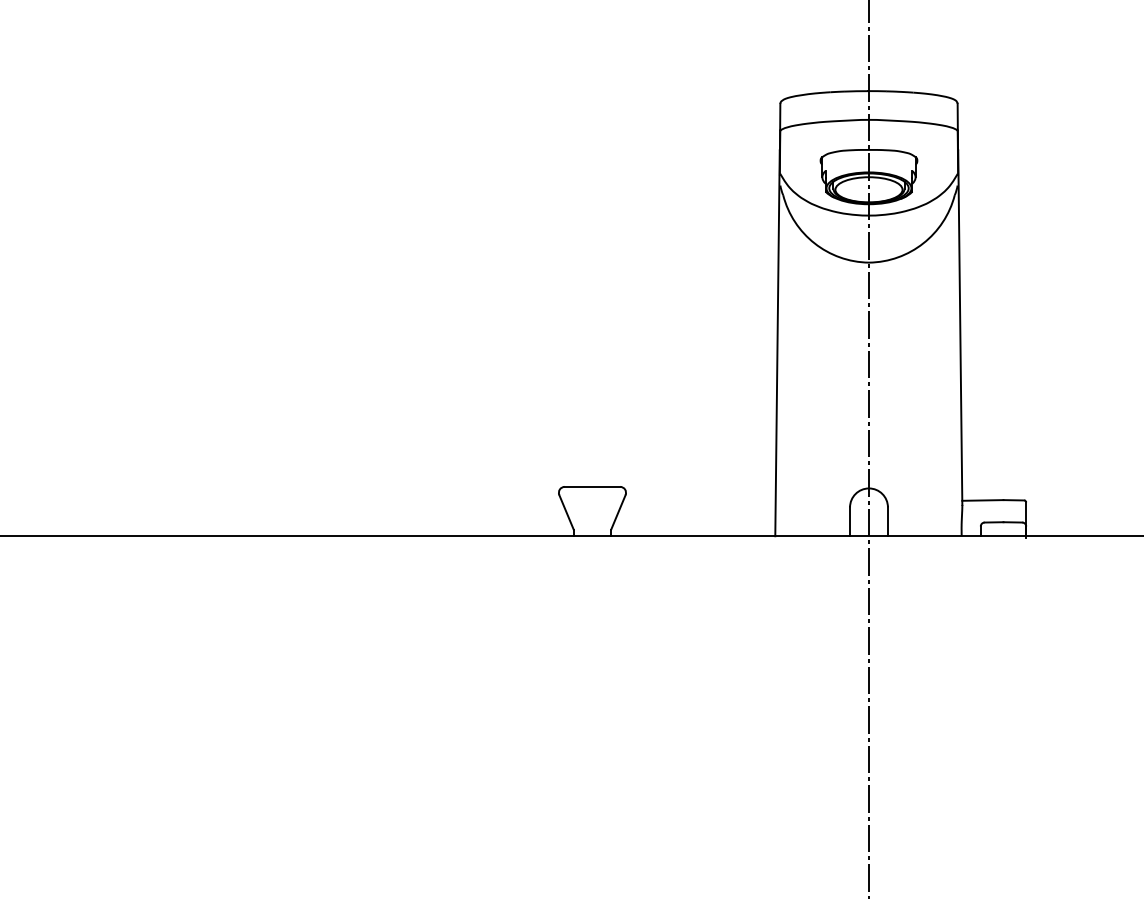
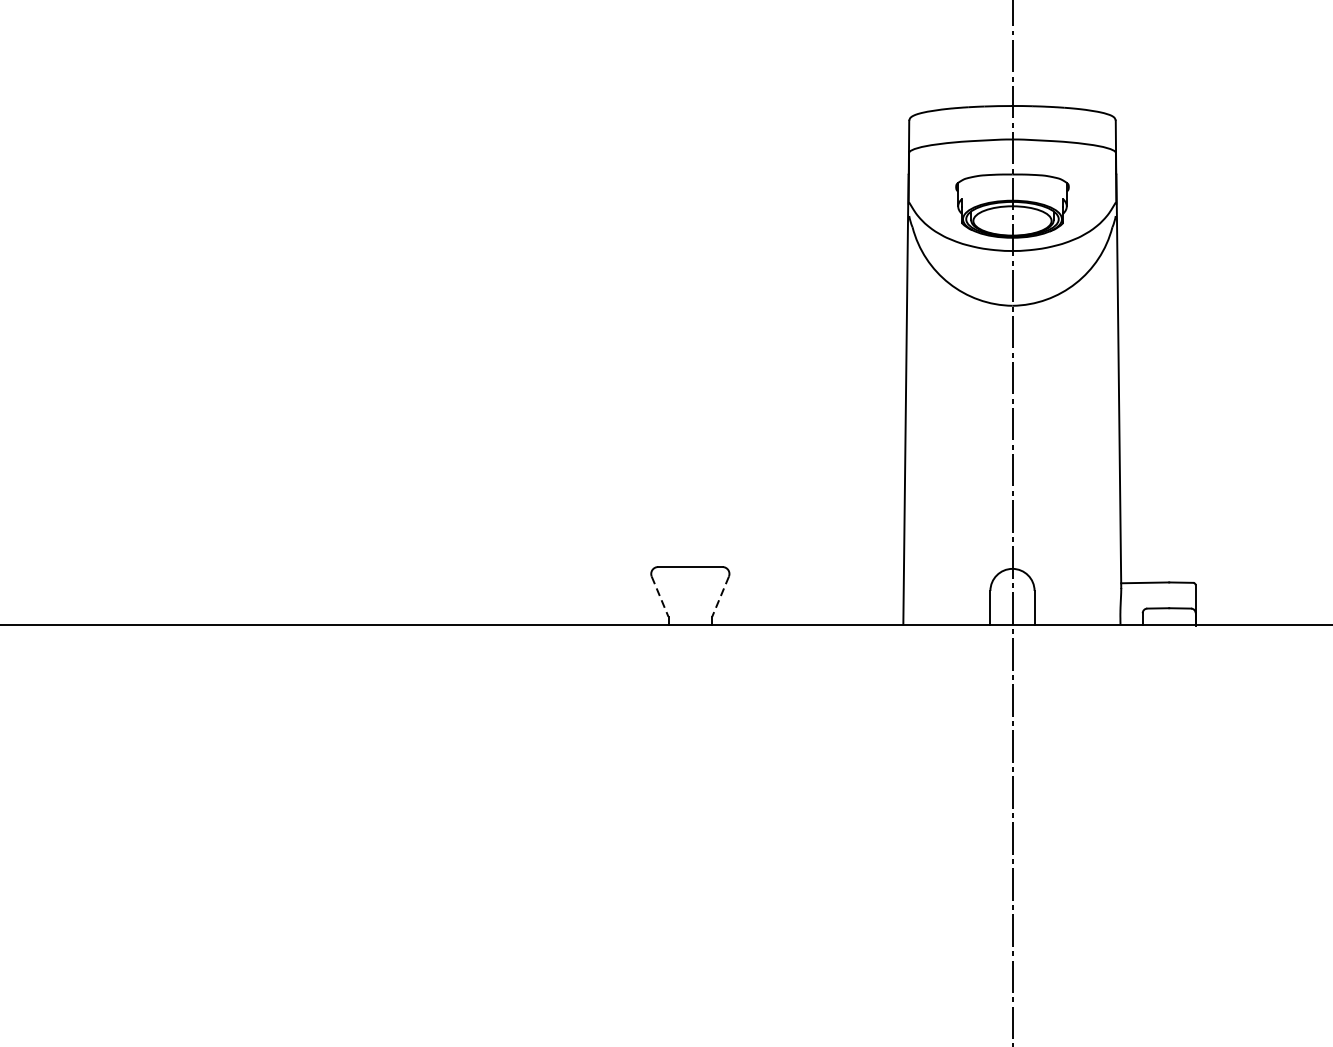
line: (566, 512) -> (660, 596), solid -> dashed
line: (618, 512) -> (720, 596), solid -> dashed

